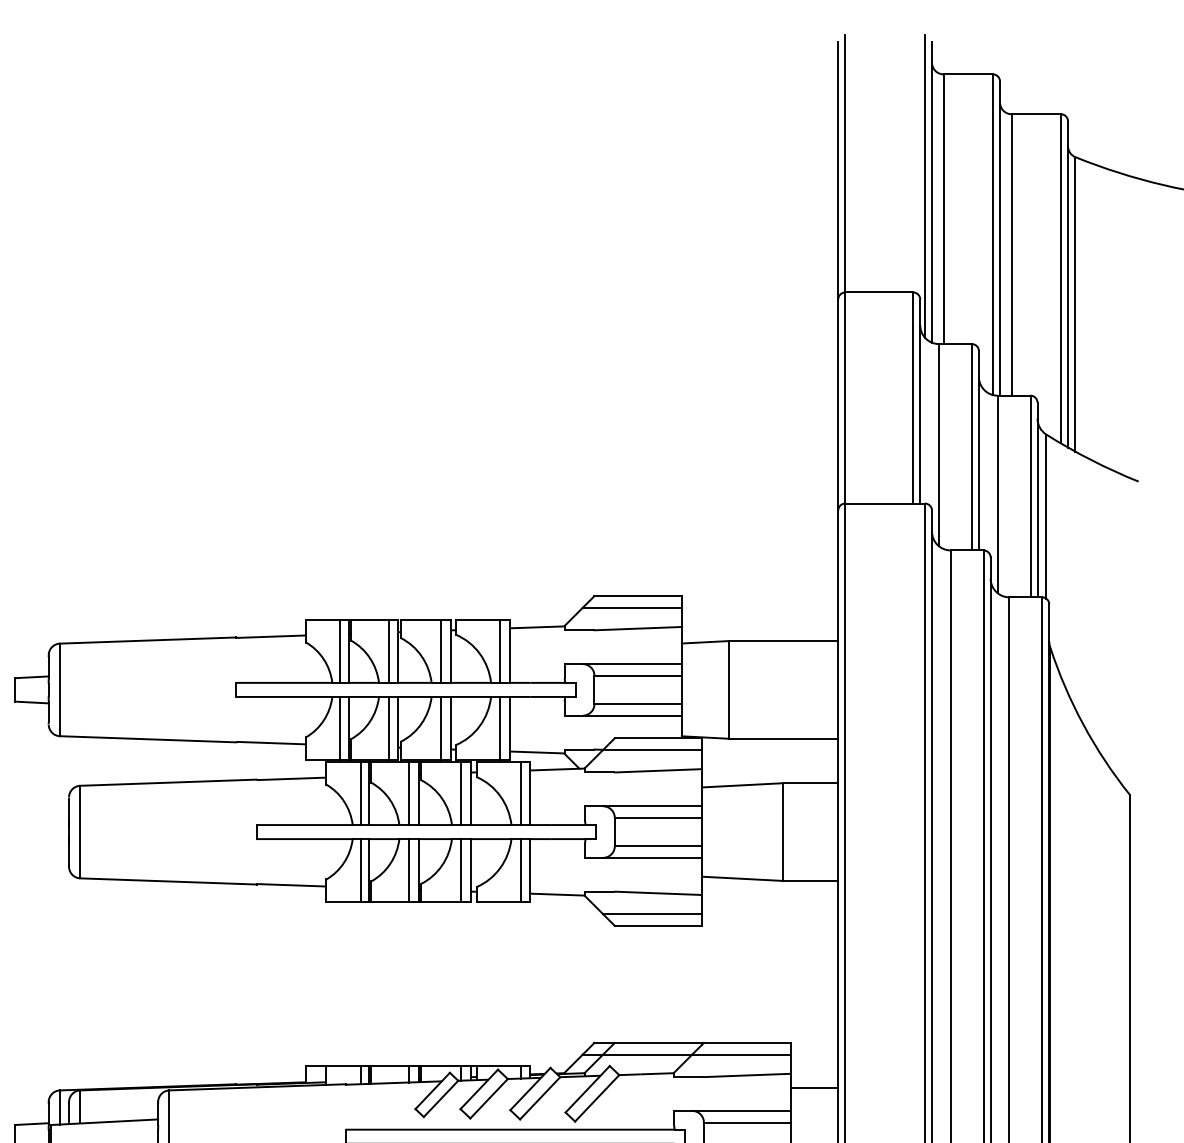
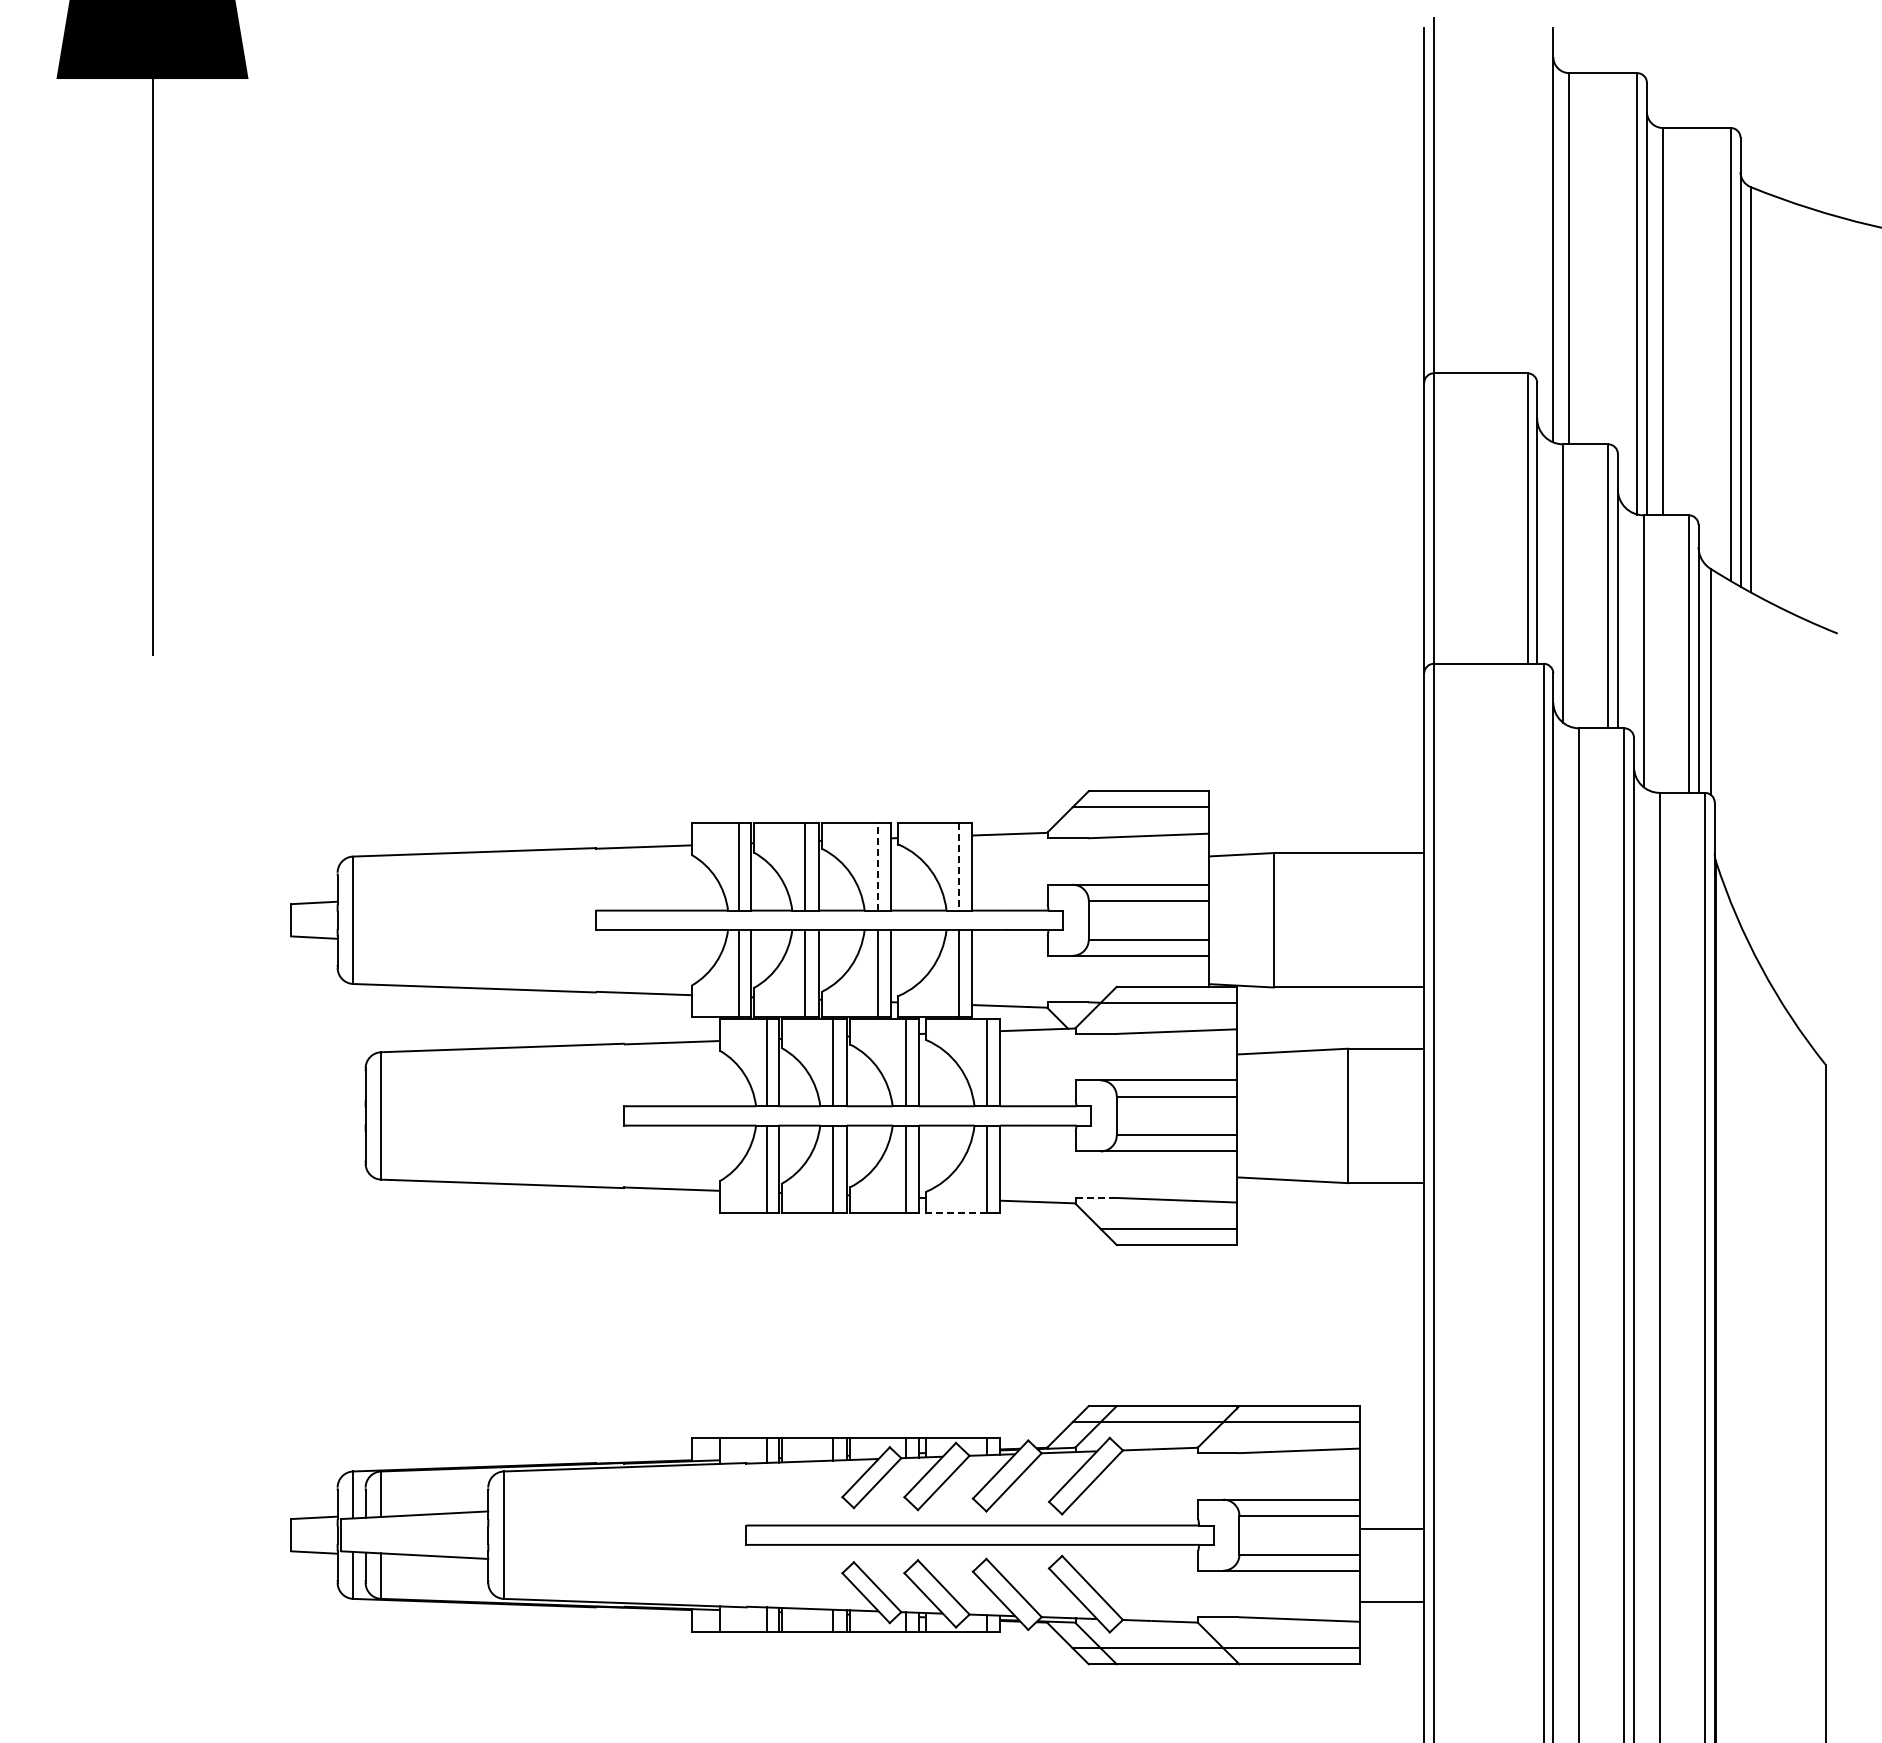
line: (924, 185) -> (1543, 226), removed
line: (440, 651) -> (877, 867), solid -> dashed
line: (500, 651) -> (959, 867), solid -> dashed
line: (599, 891) -> (1095, 1197), solid -> dashed
line: (498, 902) -> (956, 1212), solid -> dashed
line: (814, 1087) -> (1391, 1528), moved

